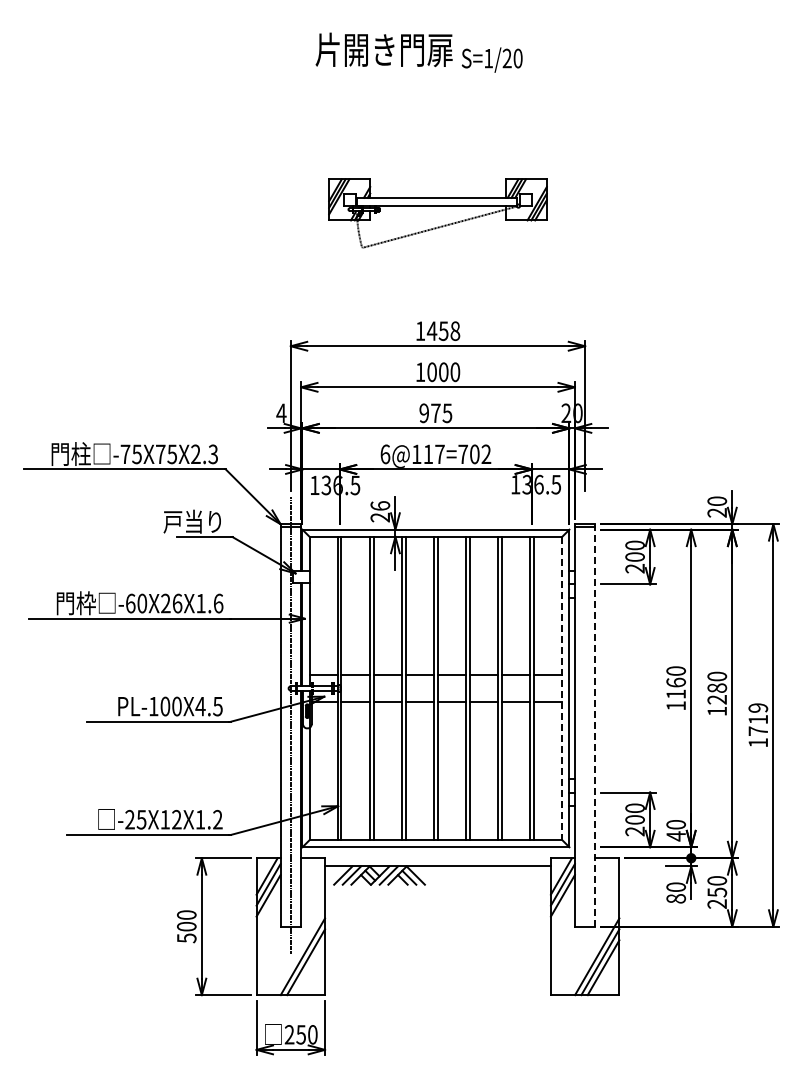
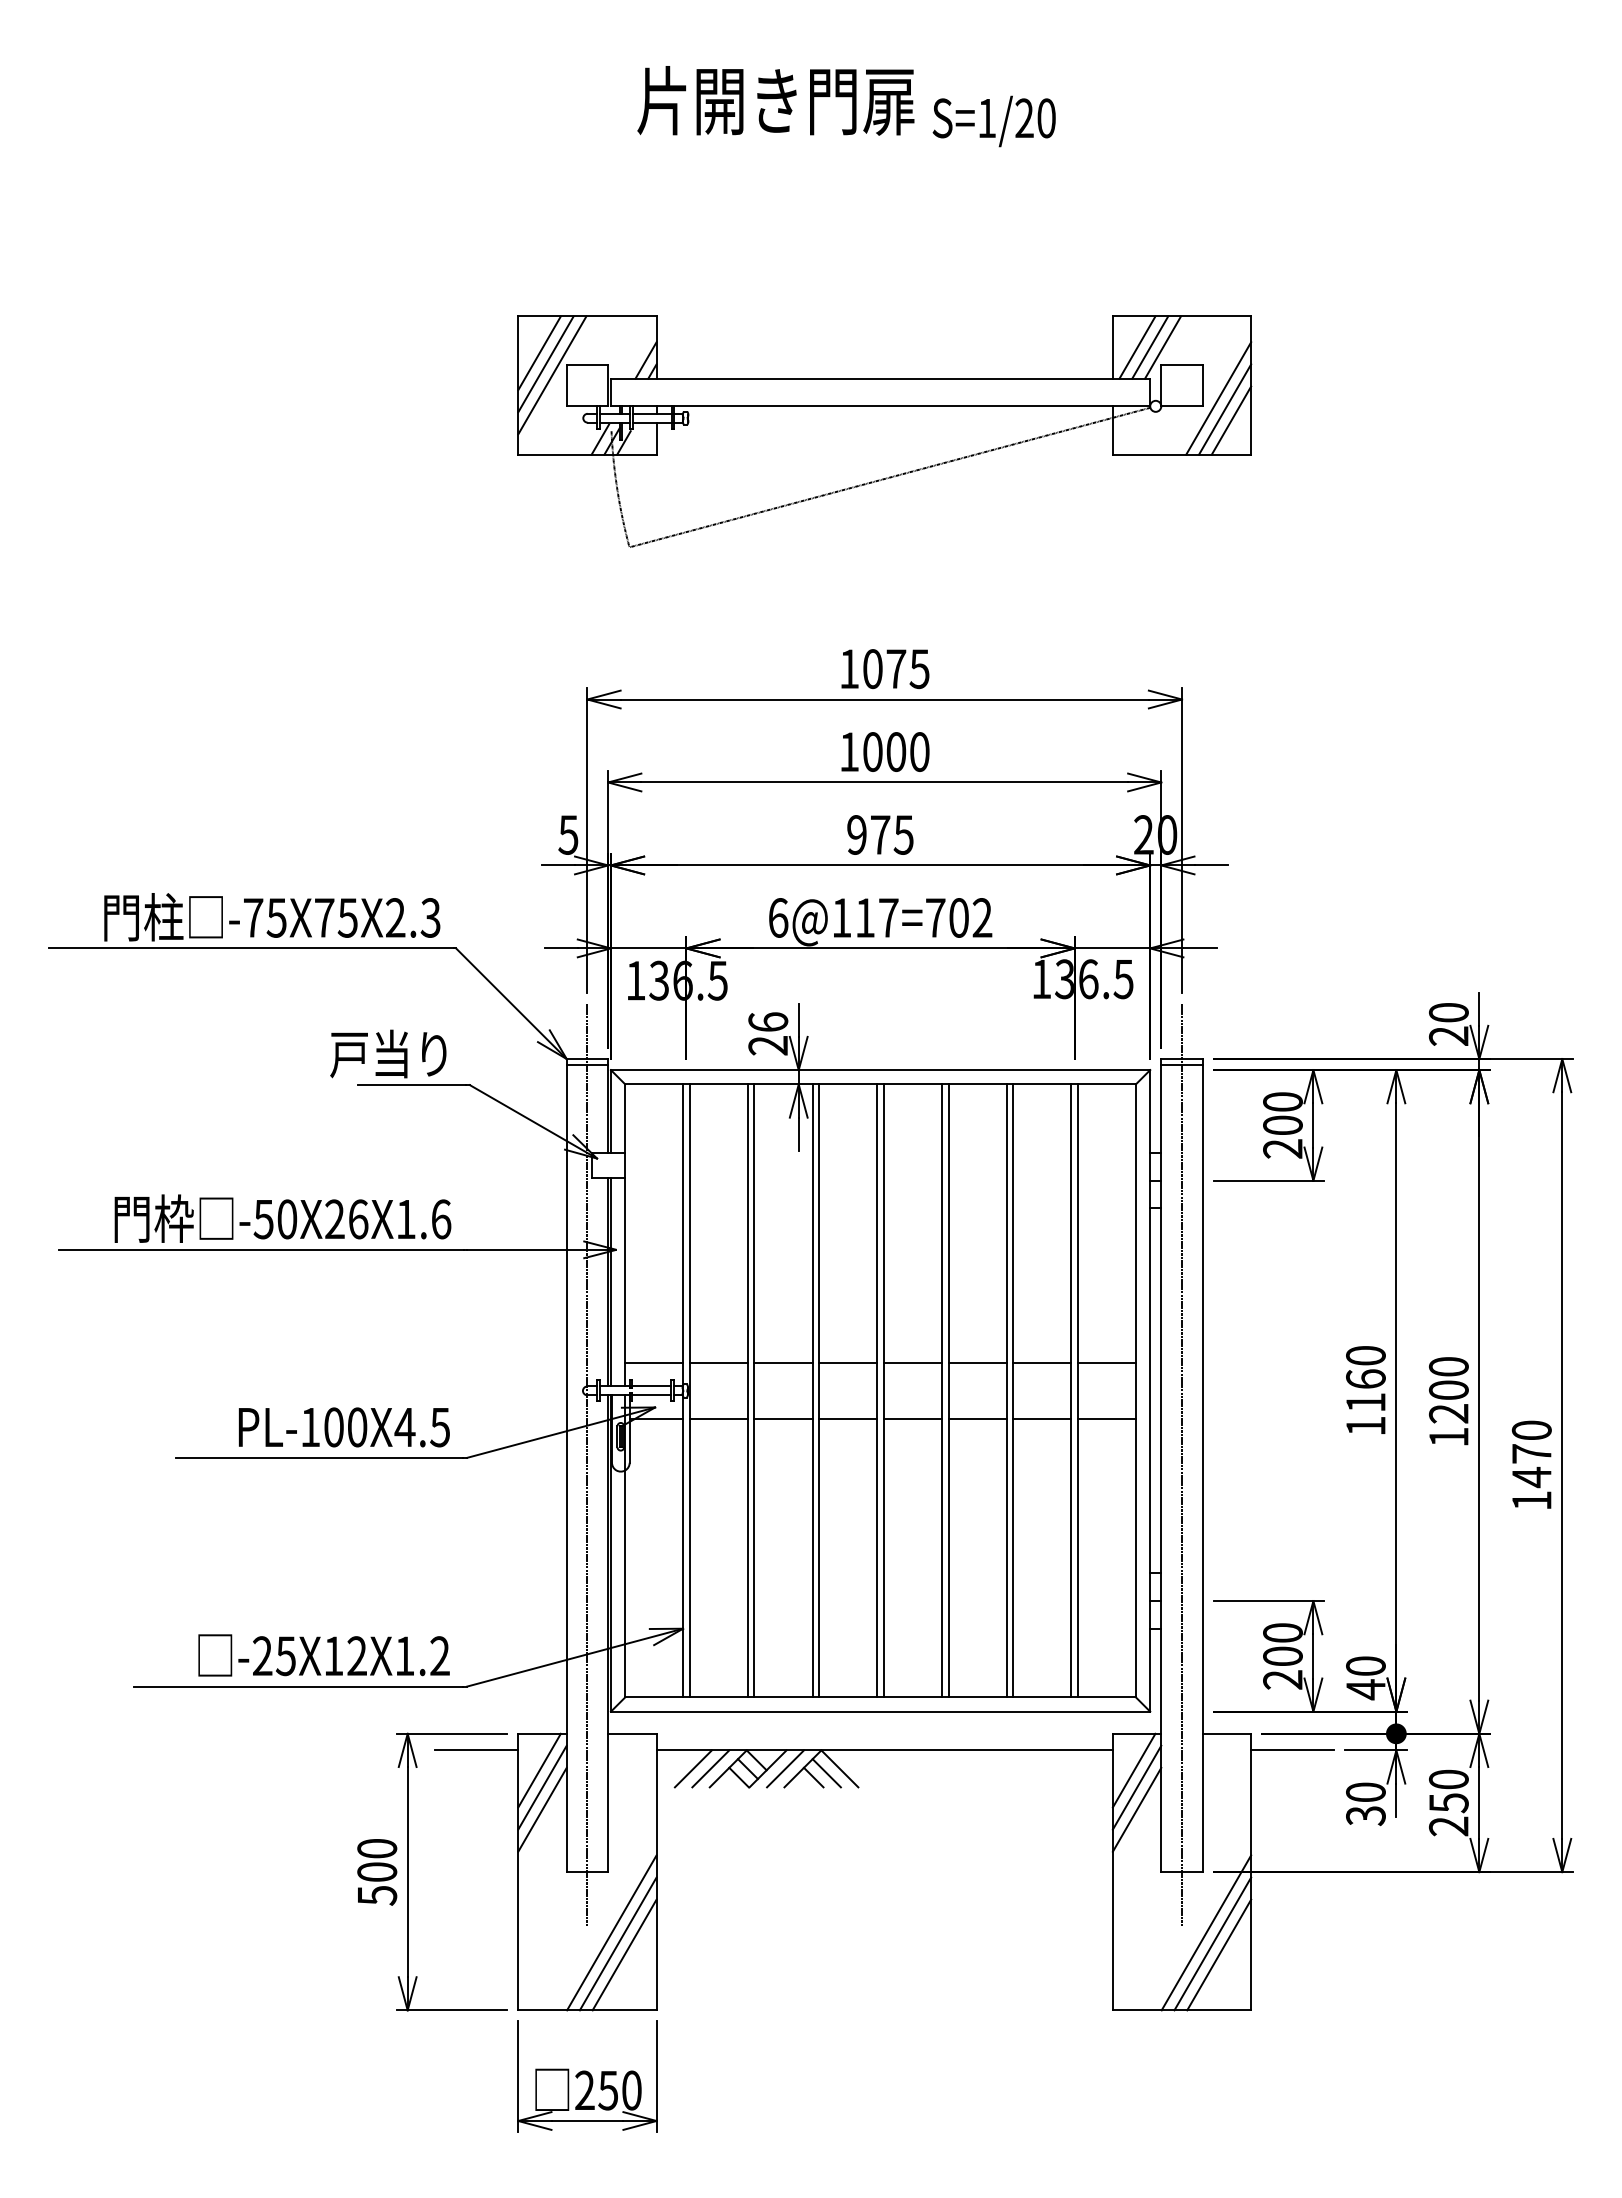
part: (437, 213) -> (883, 431), size x1.67
text: (443, 331) -> (895, 669), 1458 -> 1075
text: (281, 413) -> (568, 835), 4 -> 5
text: (130, 603) -> (263, 1219), -60X26X1.6 -> -50X26X1.6
text: (717, 687) -> (1449, 1388), 1280 -> 1200
line: (562, 688) -> (1136, 1390), dashed -> solid
text: (758, 719) -> (1532, 1453), 1719 -> 1470
line: (585, 725) -> (1182, 1465), added
line: (595, 725) -> (1202, 1465), dashed -> solid
line: (235, 866) -> (475, 1750), added
line: (639, 866) -> (1291, 1750), added
text: (675, 898) -> (1364, 1815), 80 -> 30
line: (309, 967) -> (625, 1954), added

